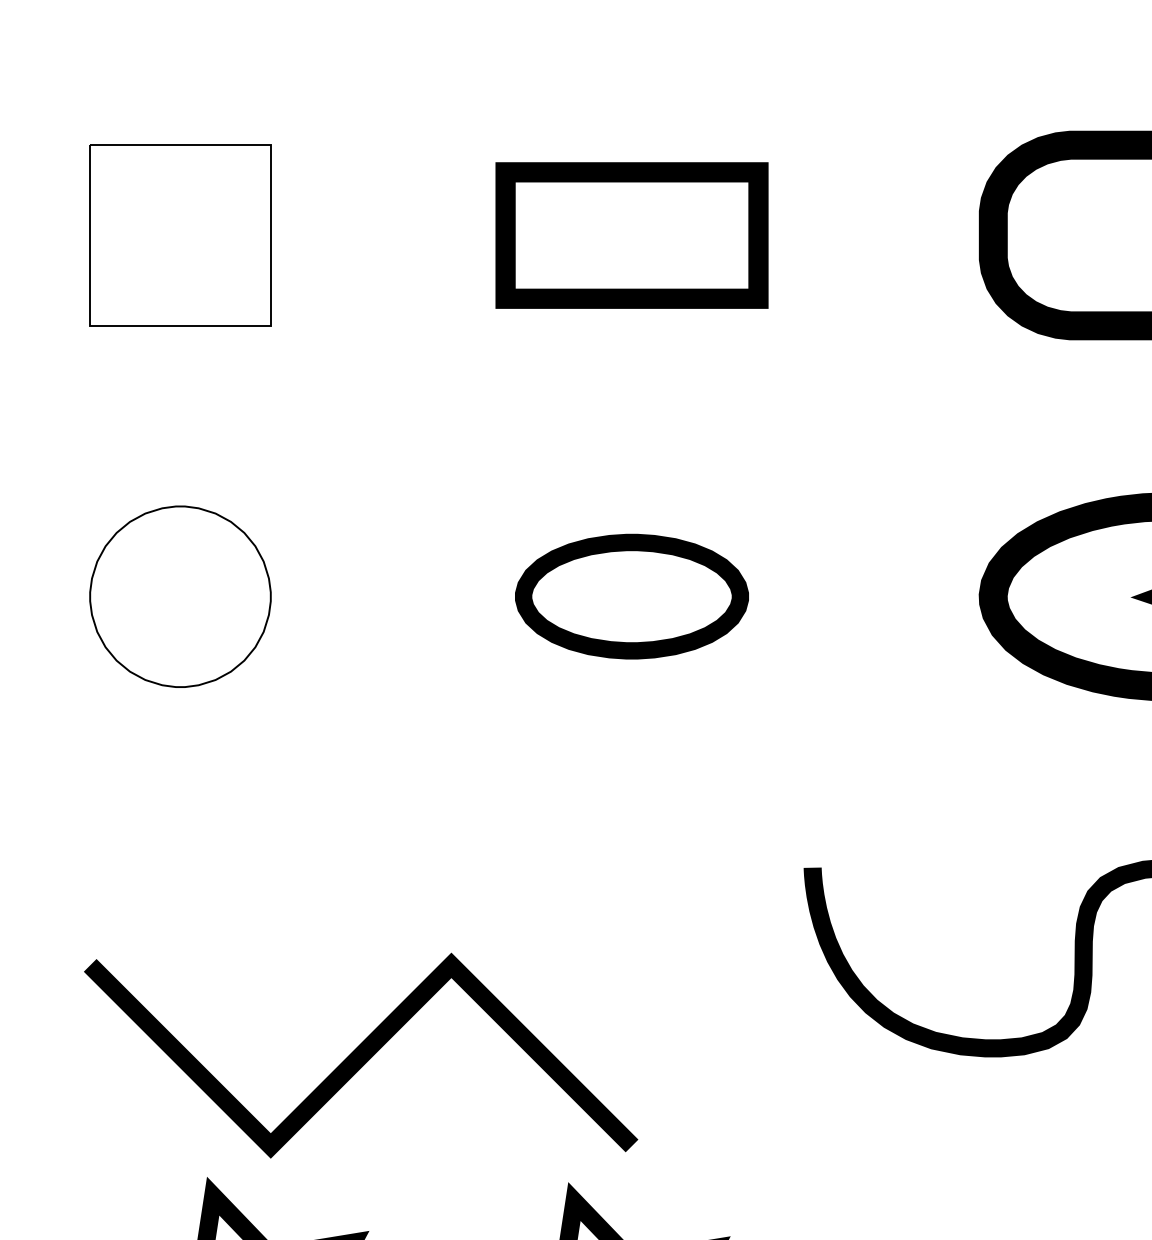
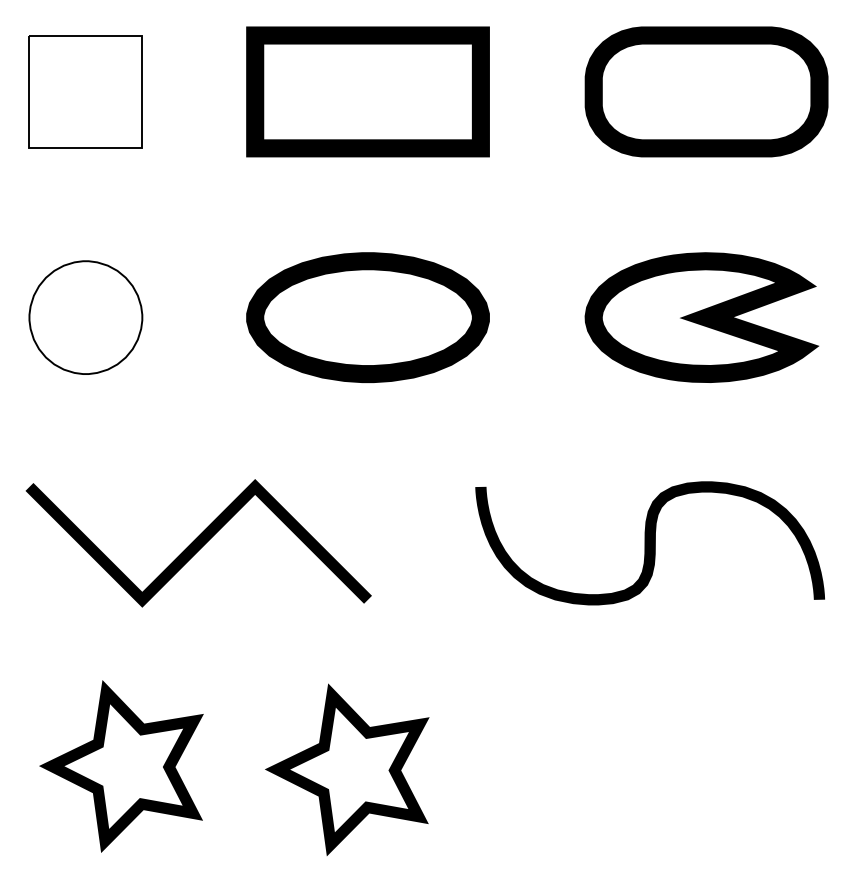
part: (631, 234) -> (367, 91), size x1.43
part: (631, 596) -> (367, 317), size x1.67
line: (360, 1055) -> (198, 543), moved

